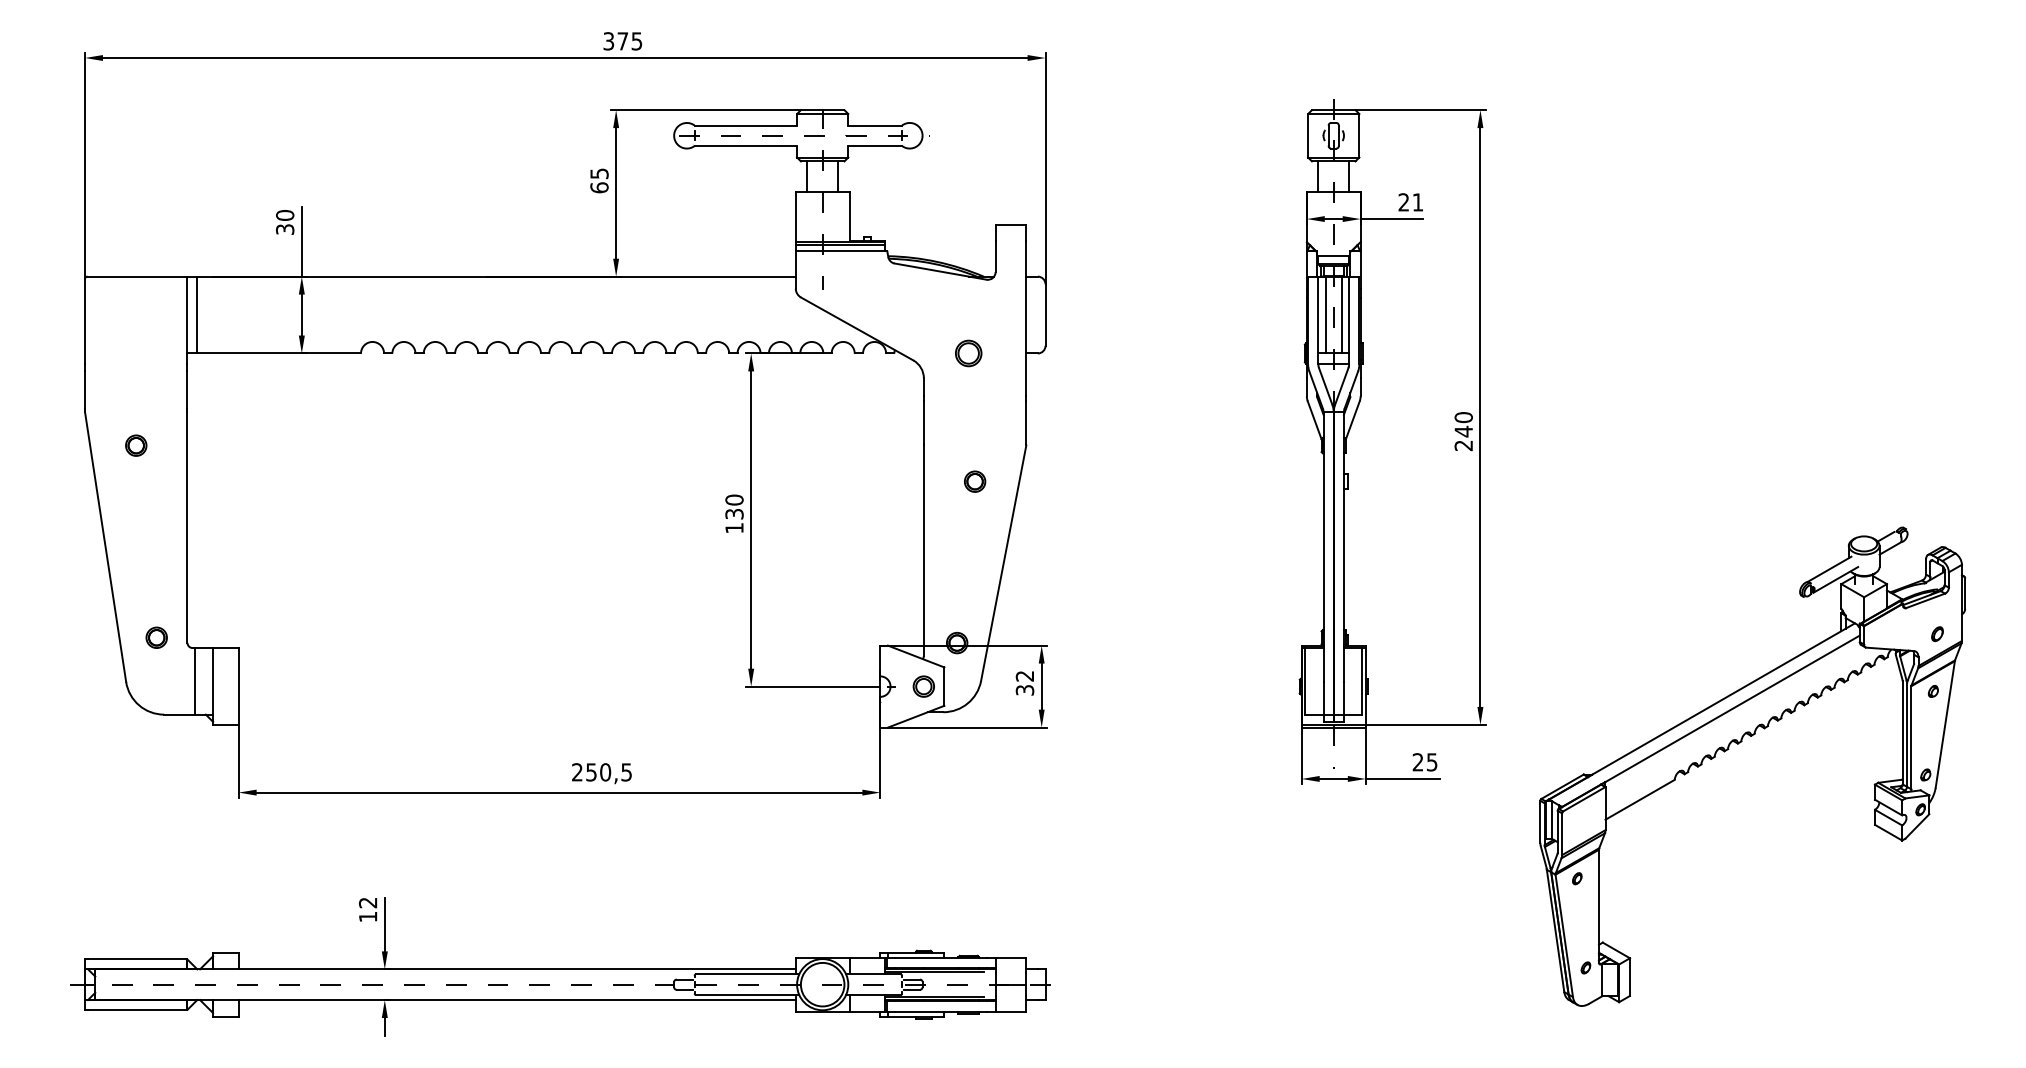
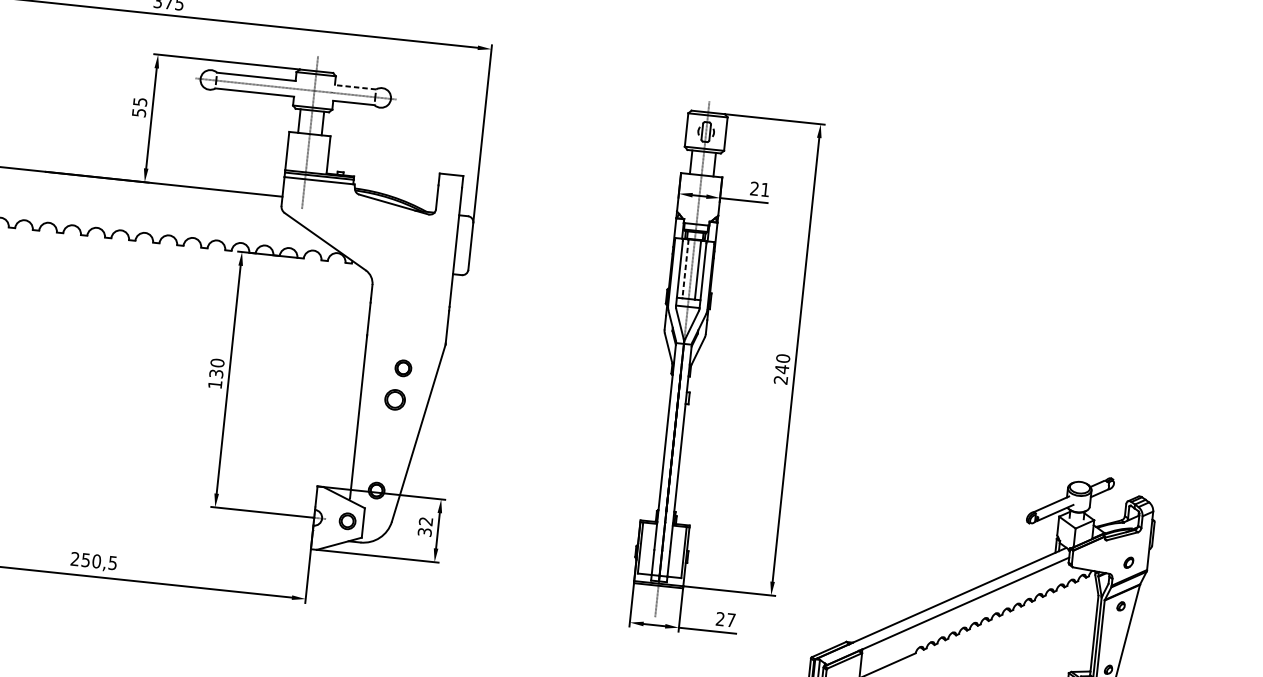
line: (875, 125) -> (355, 87), solid -> dashed
text: (599, 187) -> (139, 112), 65 -> 55
line: (1325, 315) -> (685, 269), solid -> dashed
part: (968, 353) -> (394, 399), moved
text: (1432, 762) -> (731, 620), 25 -> 27

